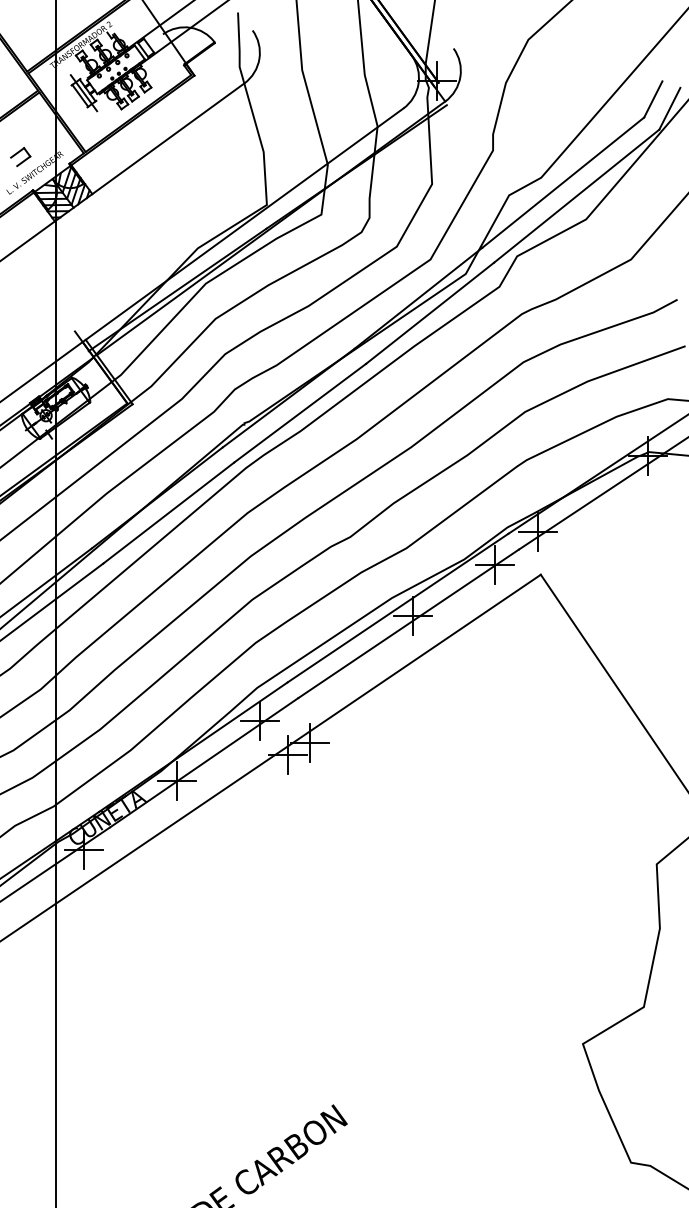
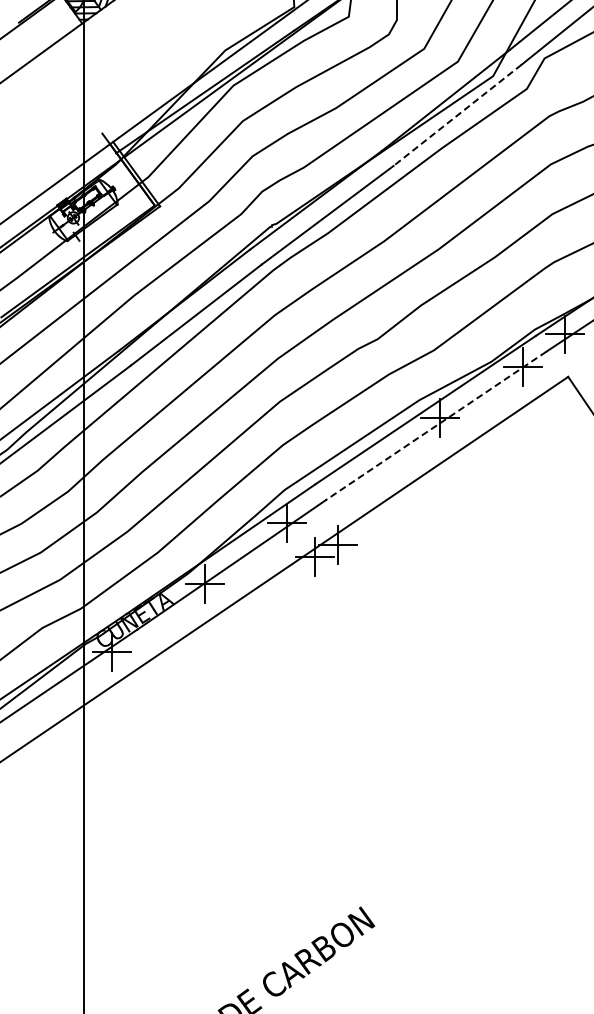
line: (430, 313) -> (457, 115), solid -> dashed
line: (408, 623) -> (435, 425), solid -> dashed

